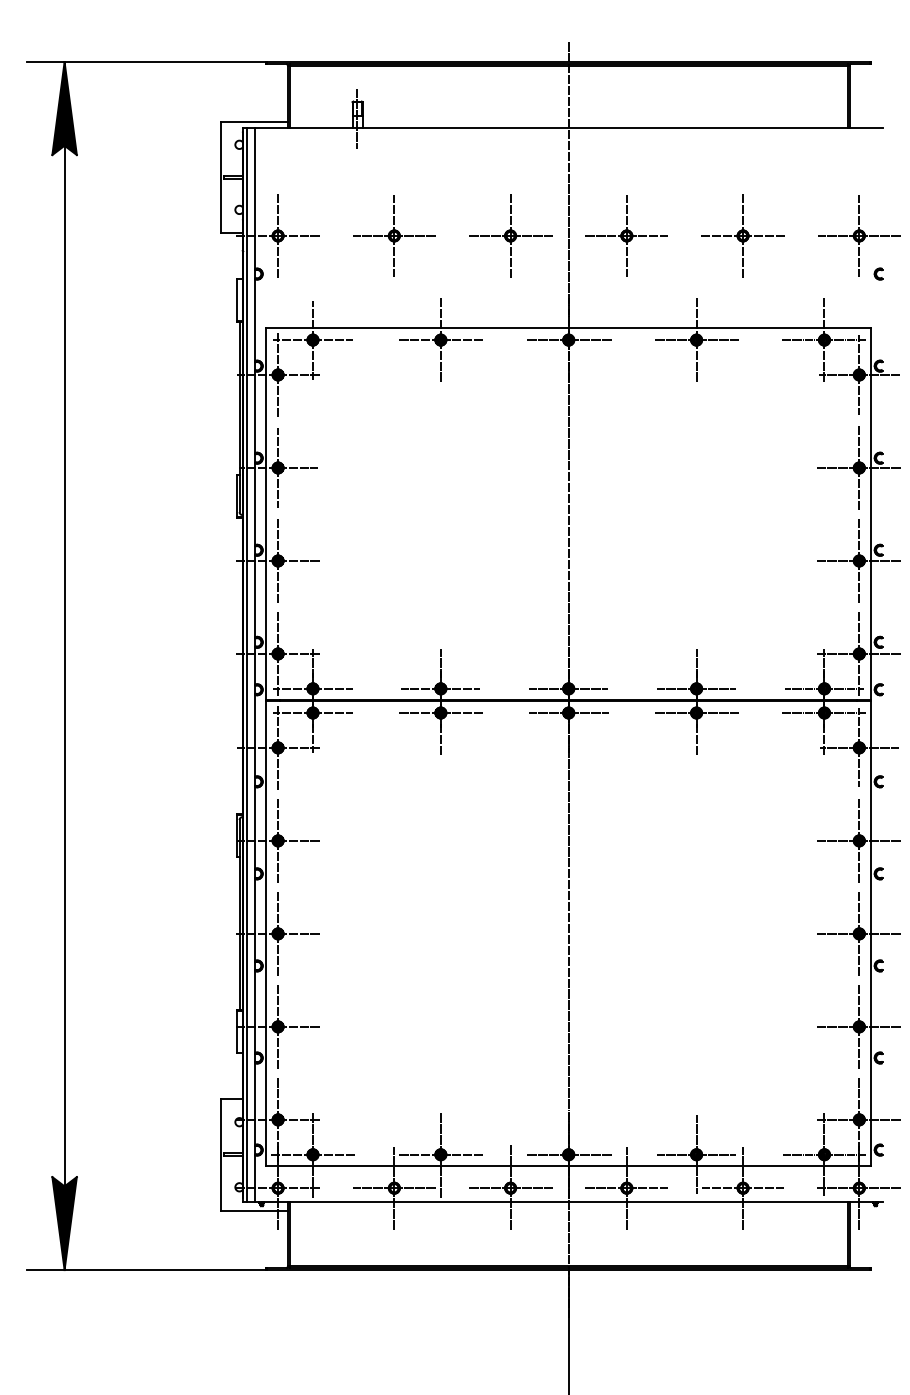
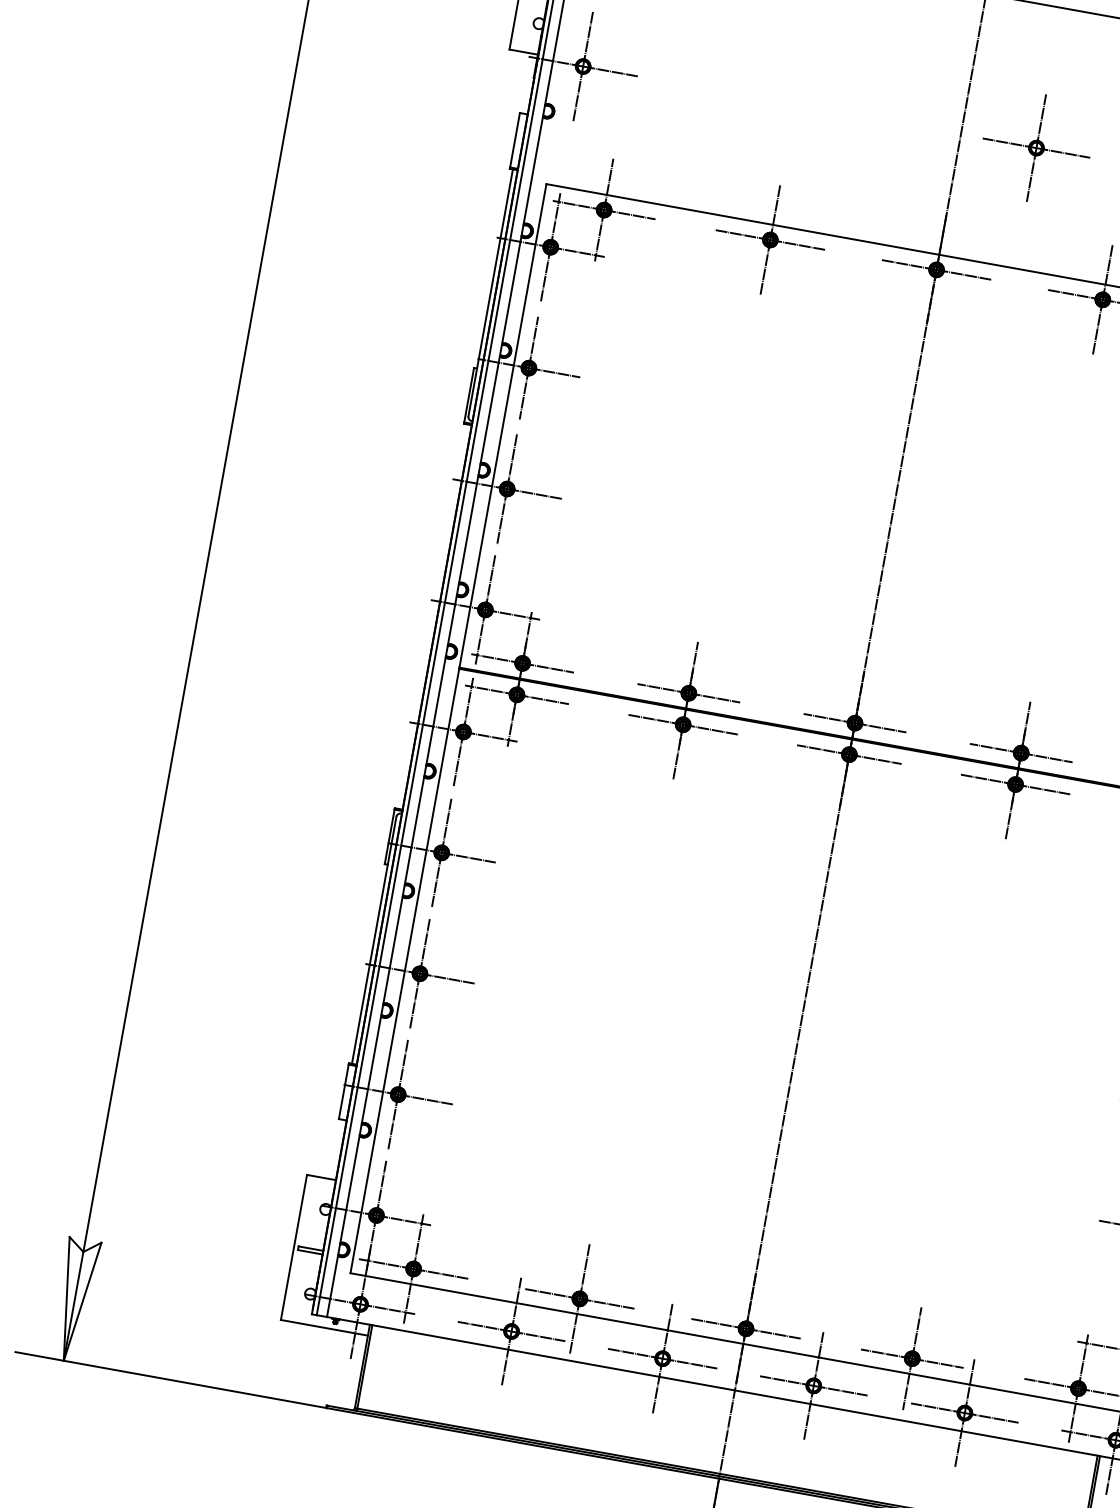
part: (394, 235) -> (734, 93), removed
part: (510, 235) -> (885, 120), removed
fill: (64, 1223) -> (74, 1300), removed

